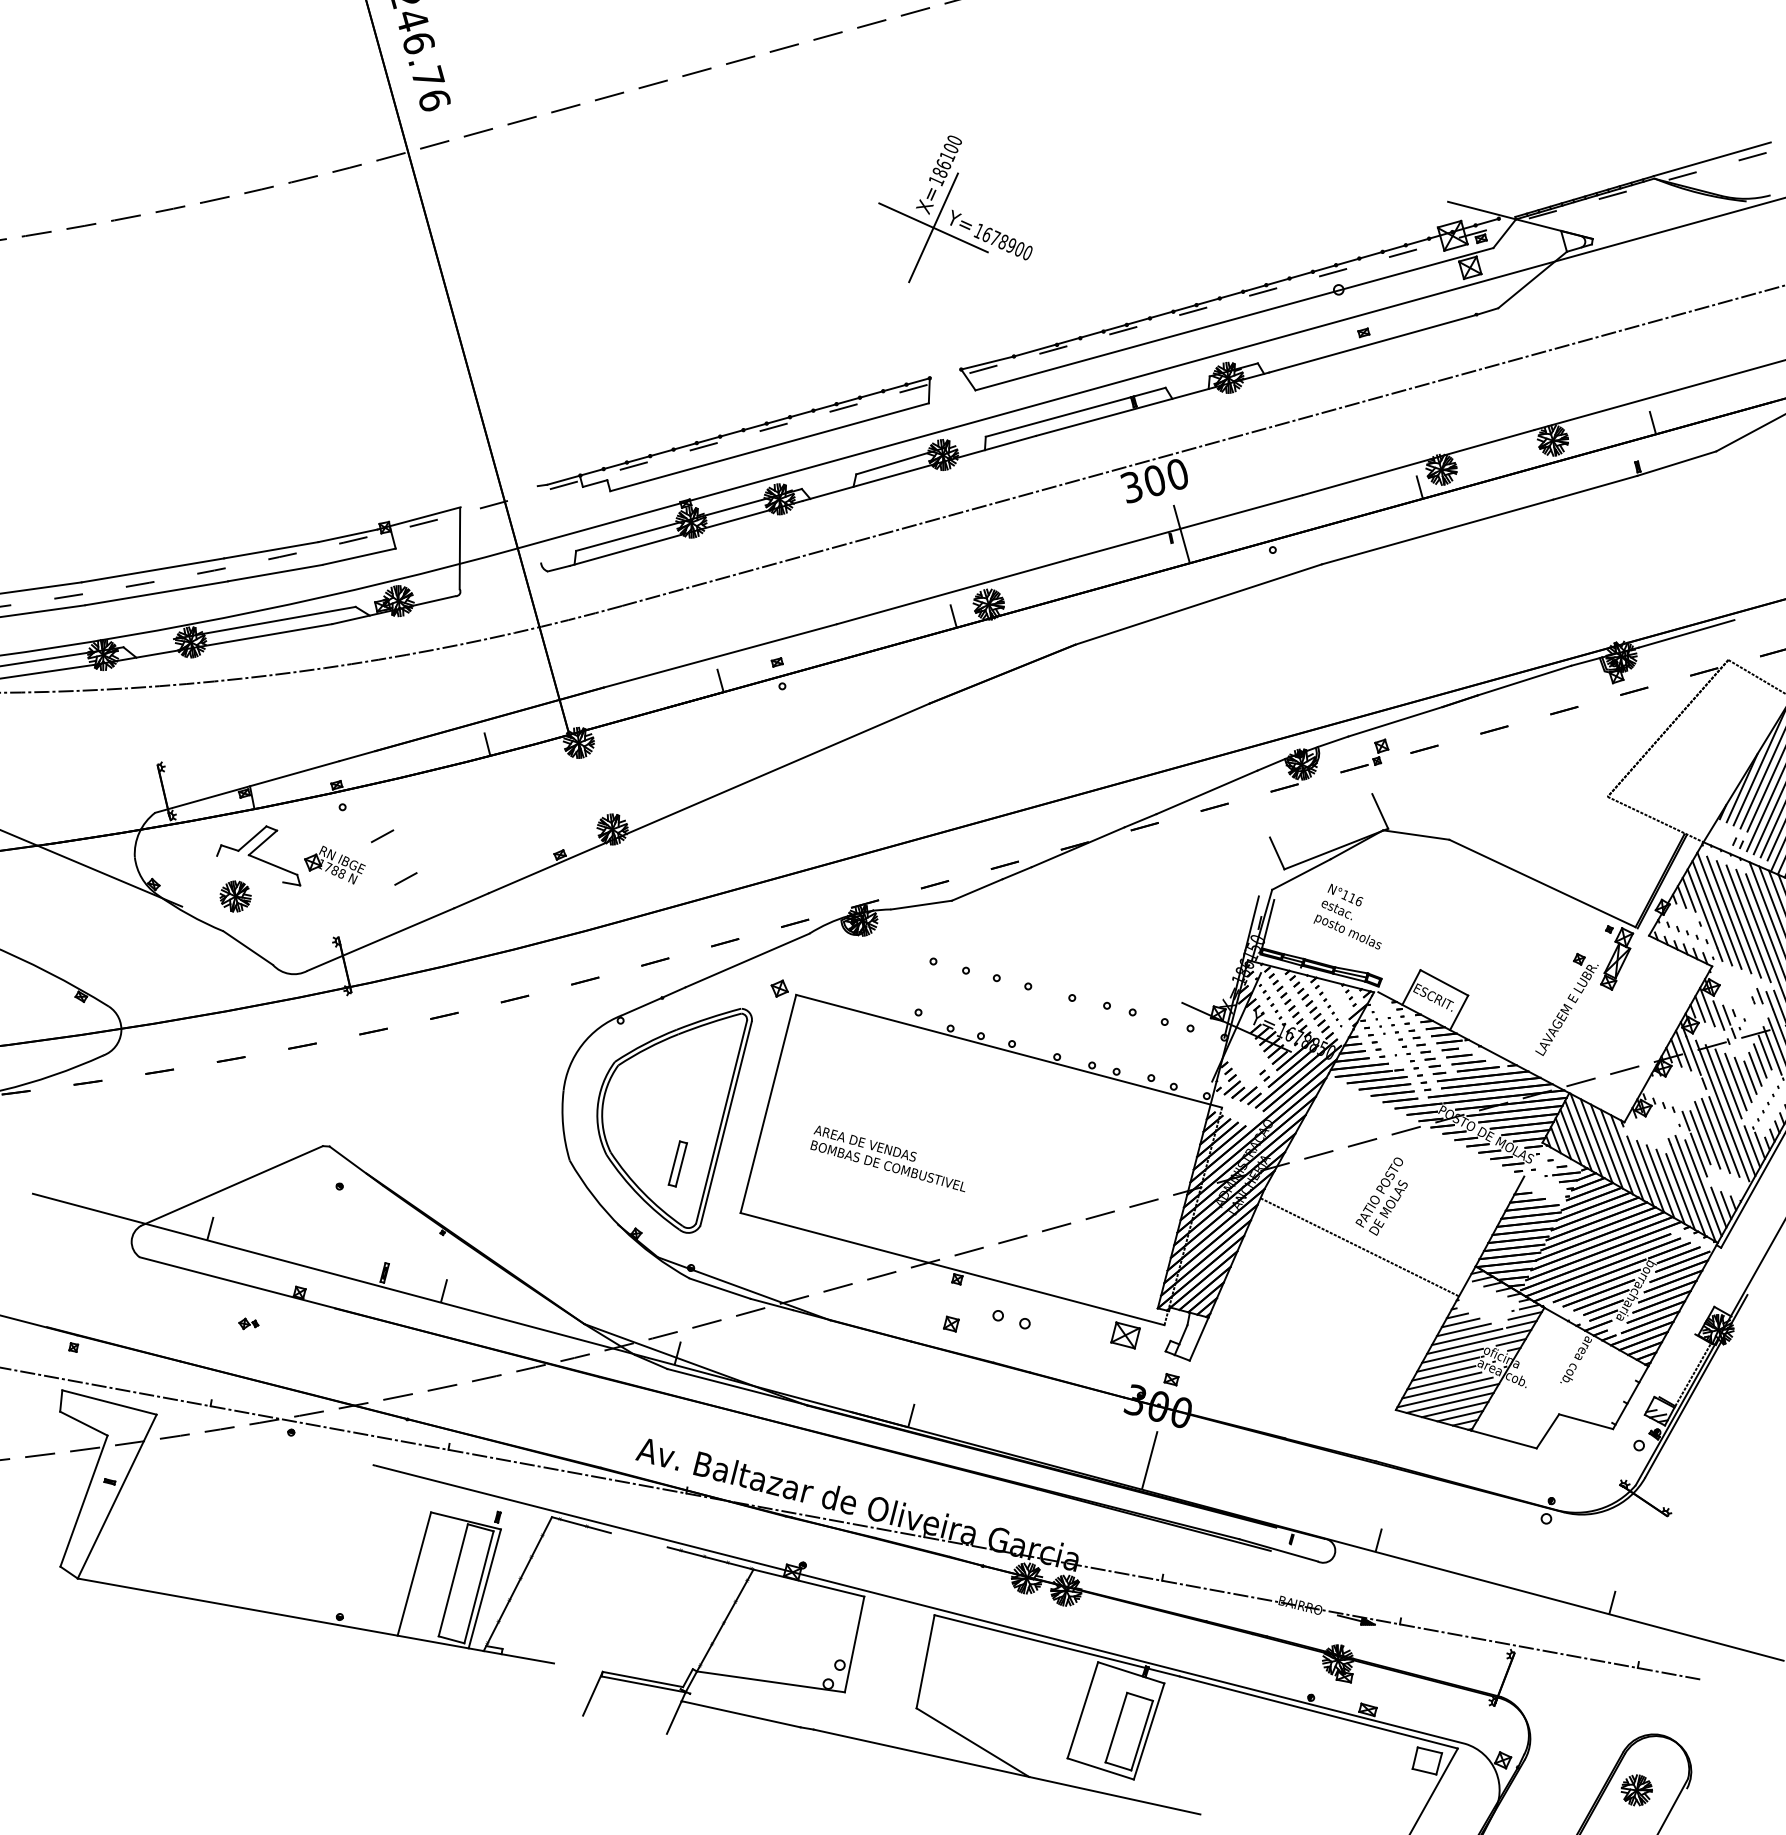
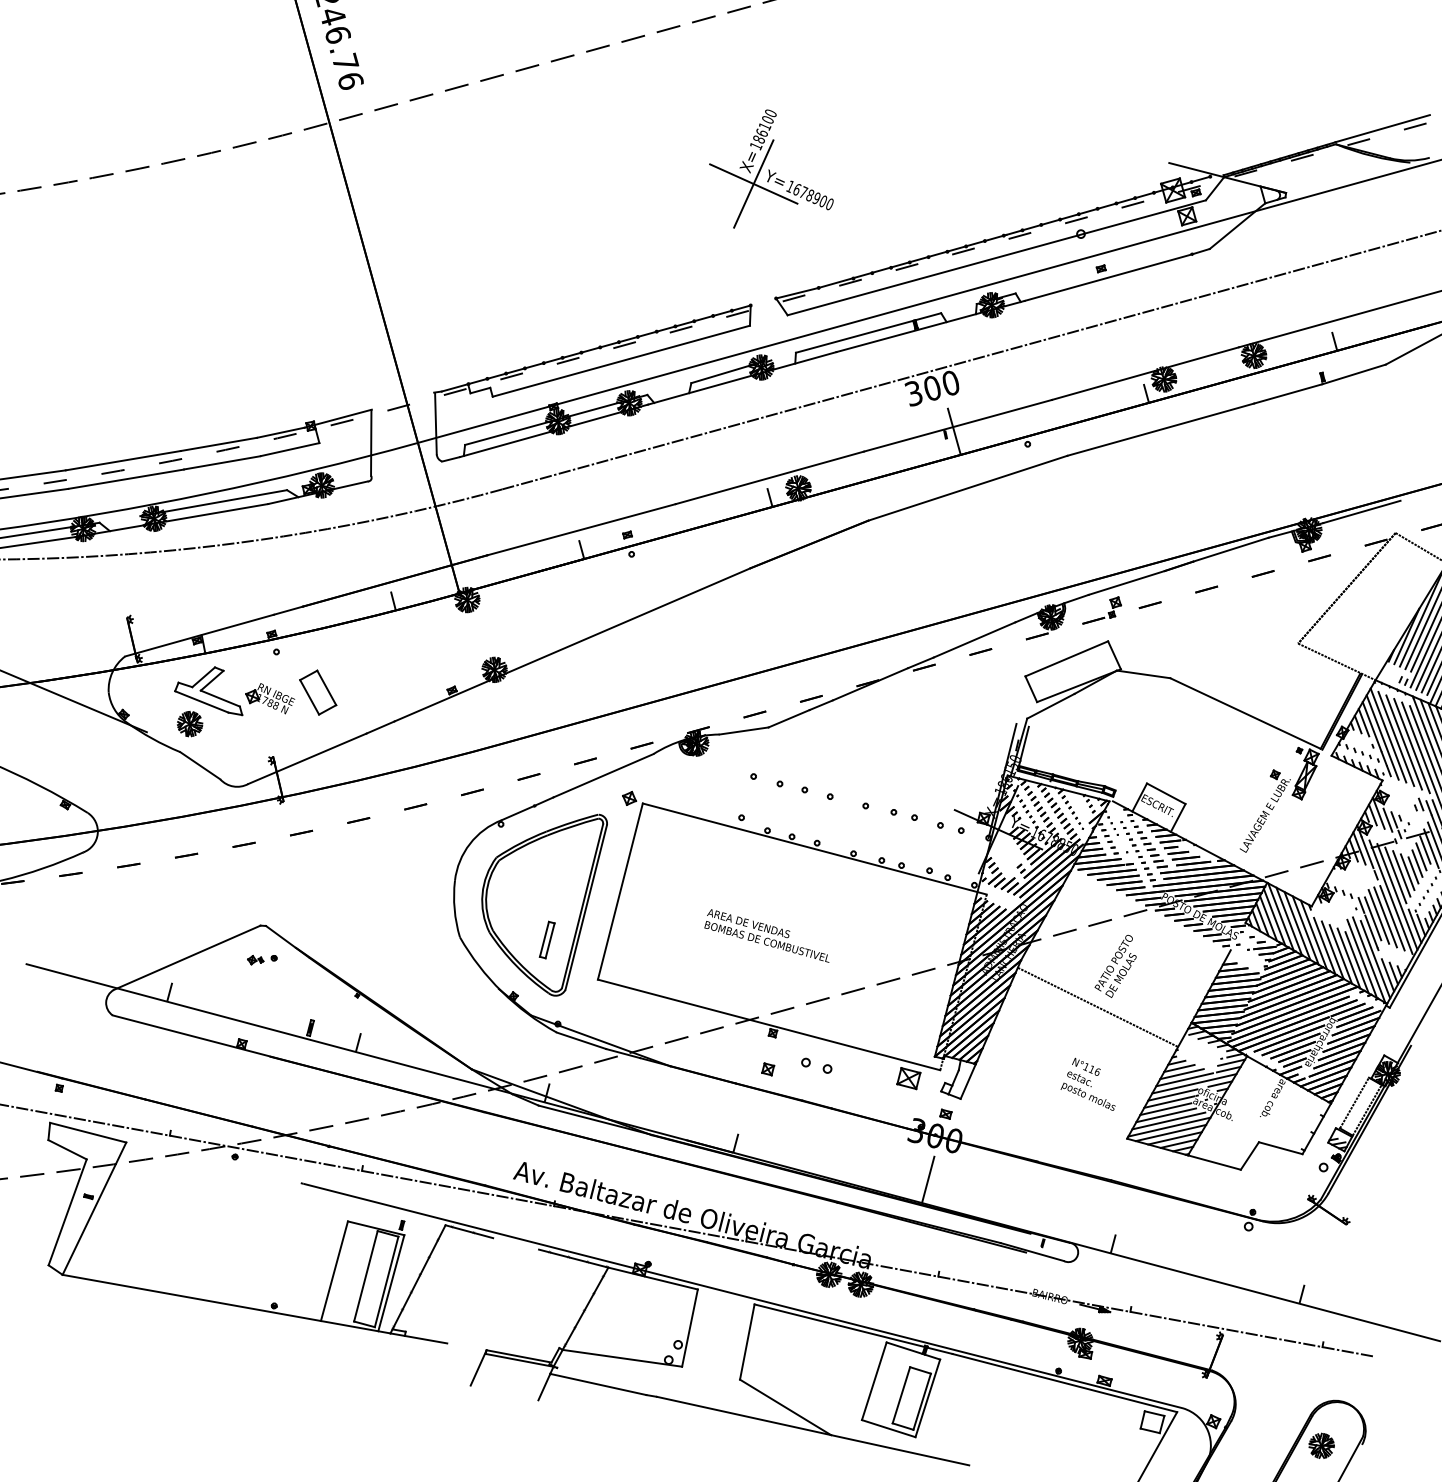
line: (540, 524) -> (436, 423), added
line: (1320, 815) -> (1066, 658), added
line: (404, 851) -> (326, 687), added
line: (383, 863) -> (309, 697), added
line: (250, 868) -> (202, 701), added
text: (1347, 916) -> (1088, 1084), moved
text: (887, 1158) -> (766, 935), moved
part: (248, 1323) -> (255, 959), moved
line: (1677, 1365) -> (1354, 1102), added

